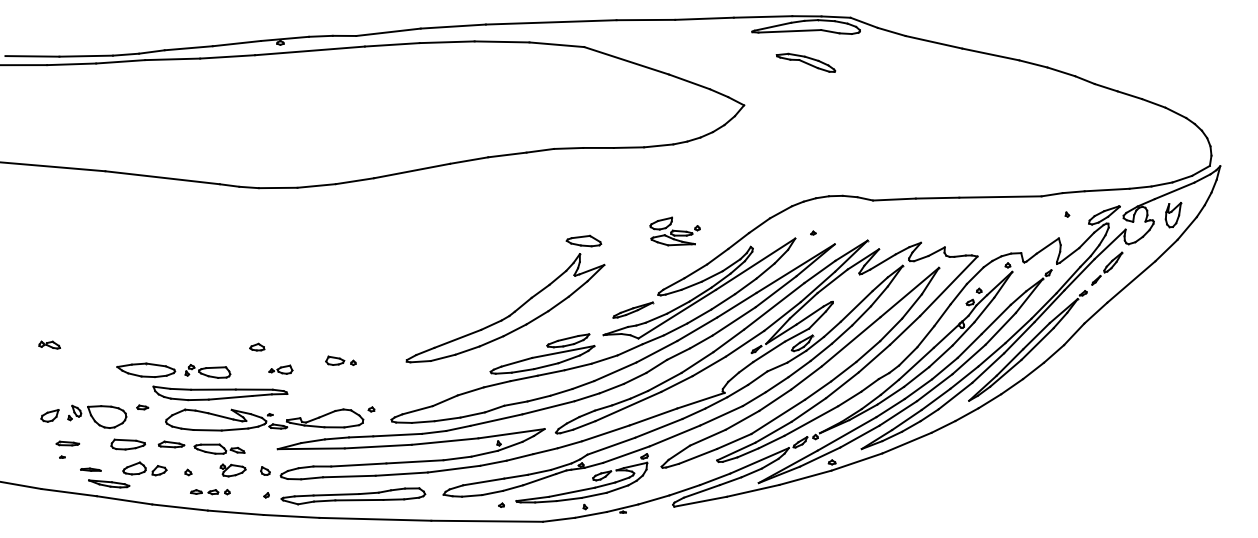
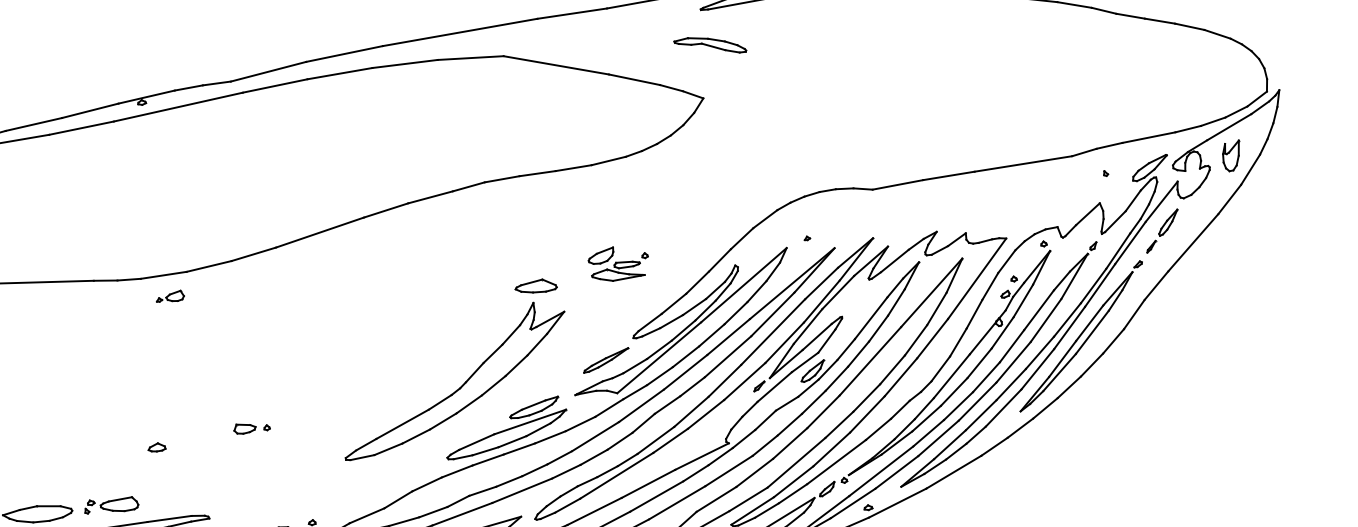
part: (805, 62) -> (709, 45), moved
part: (674, 231) -> (618, 263), moved
part: (257, 346) -> (157, 446), moved
part: (340, 360) -> (251, 427), moved
part: (280, 369) -> (169, 296), moved

